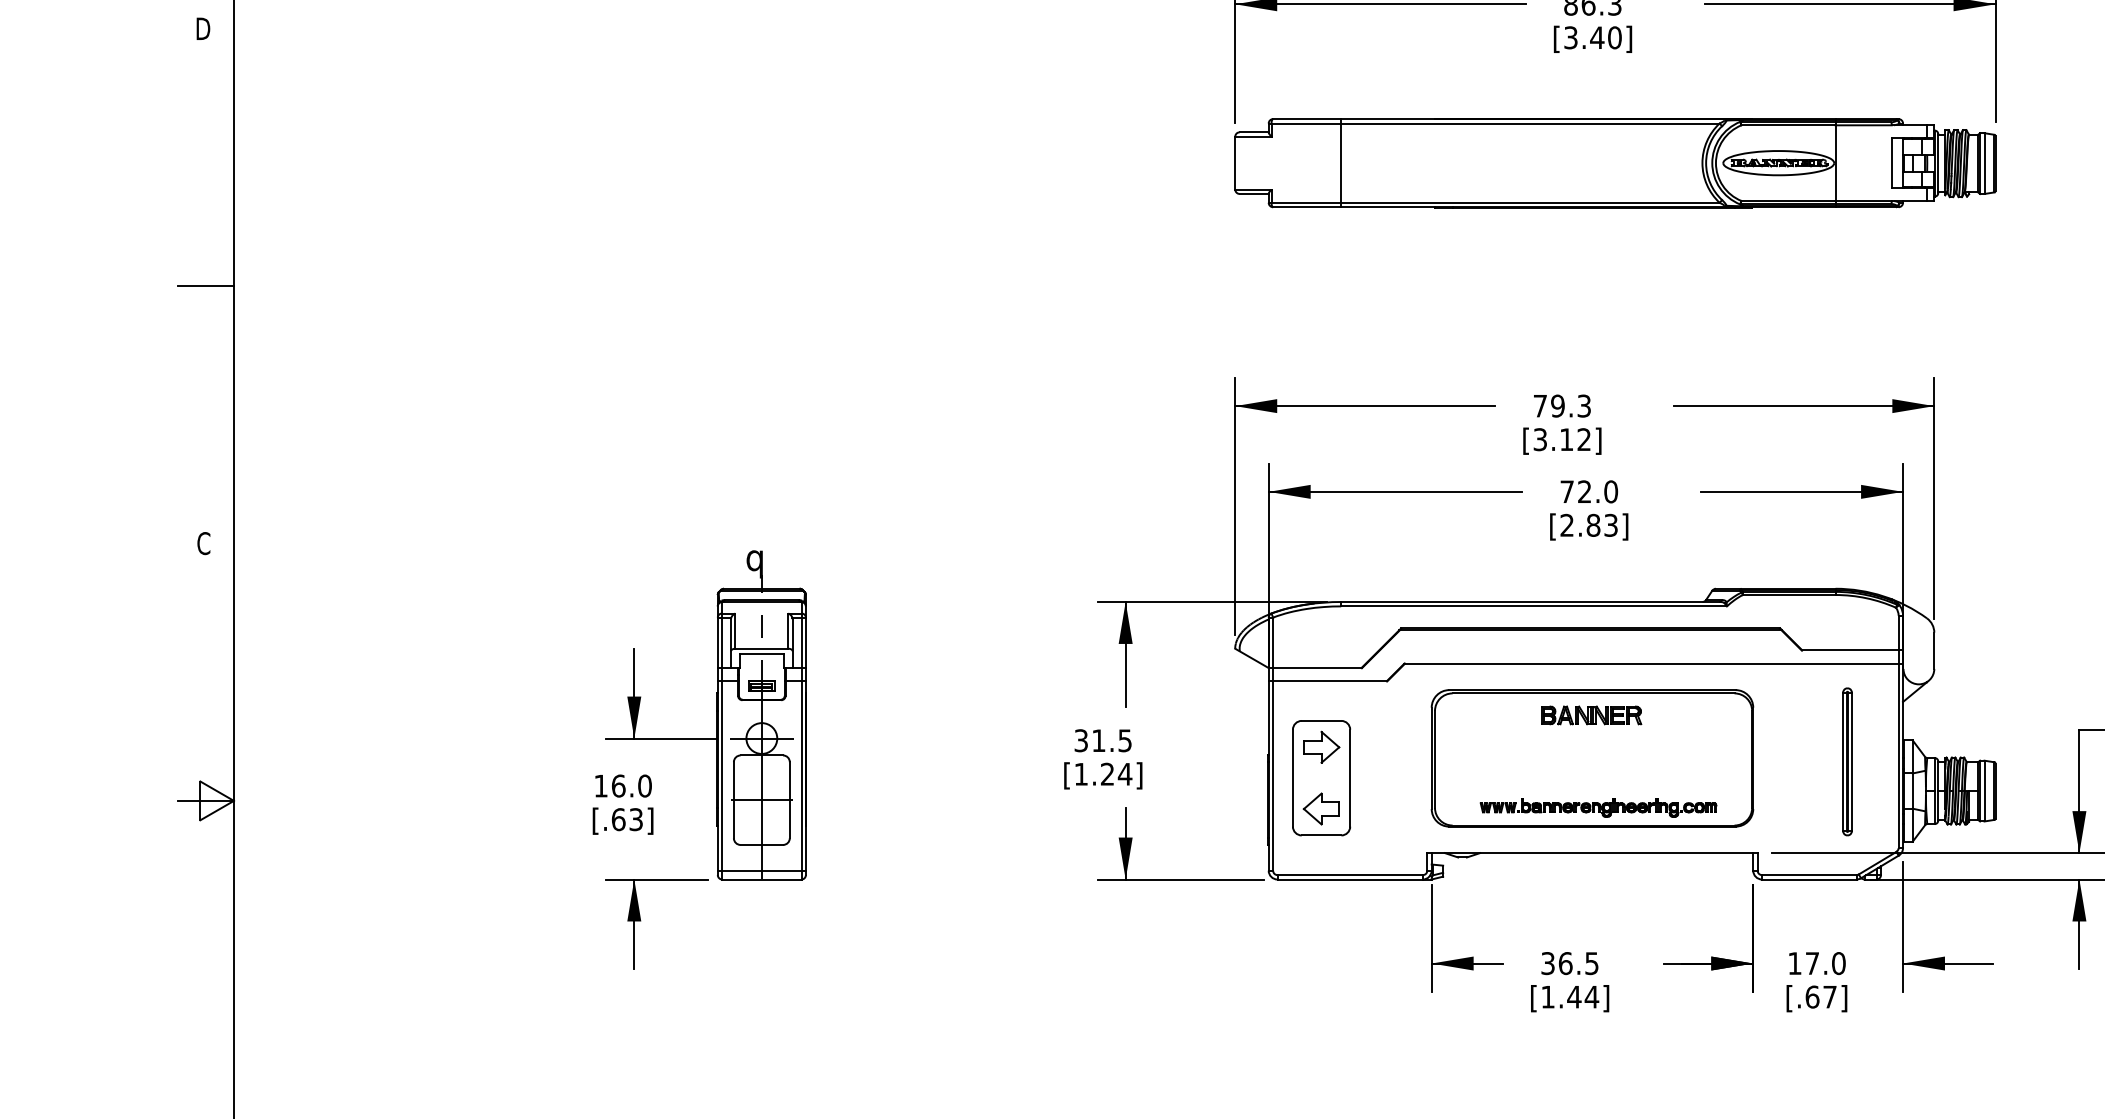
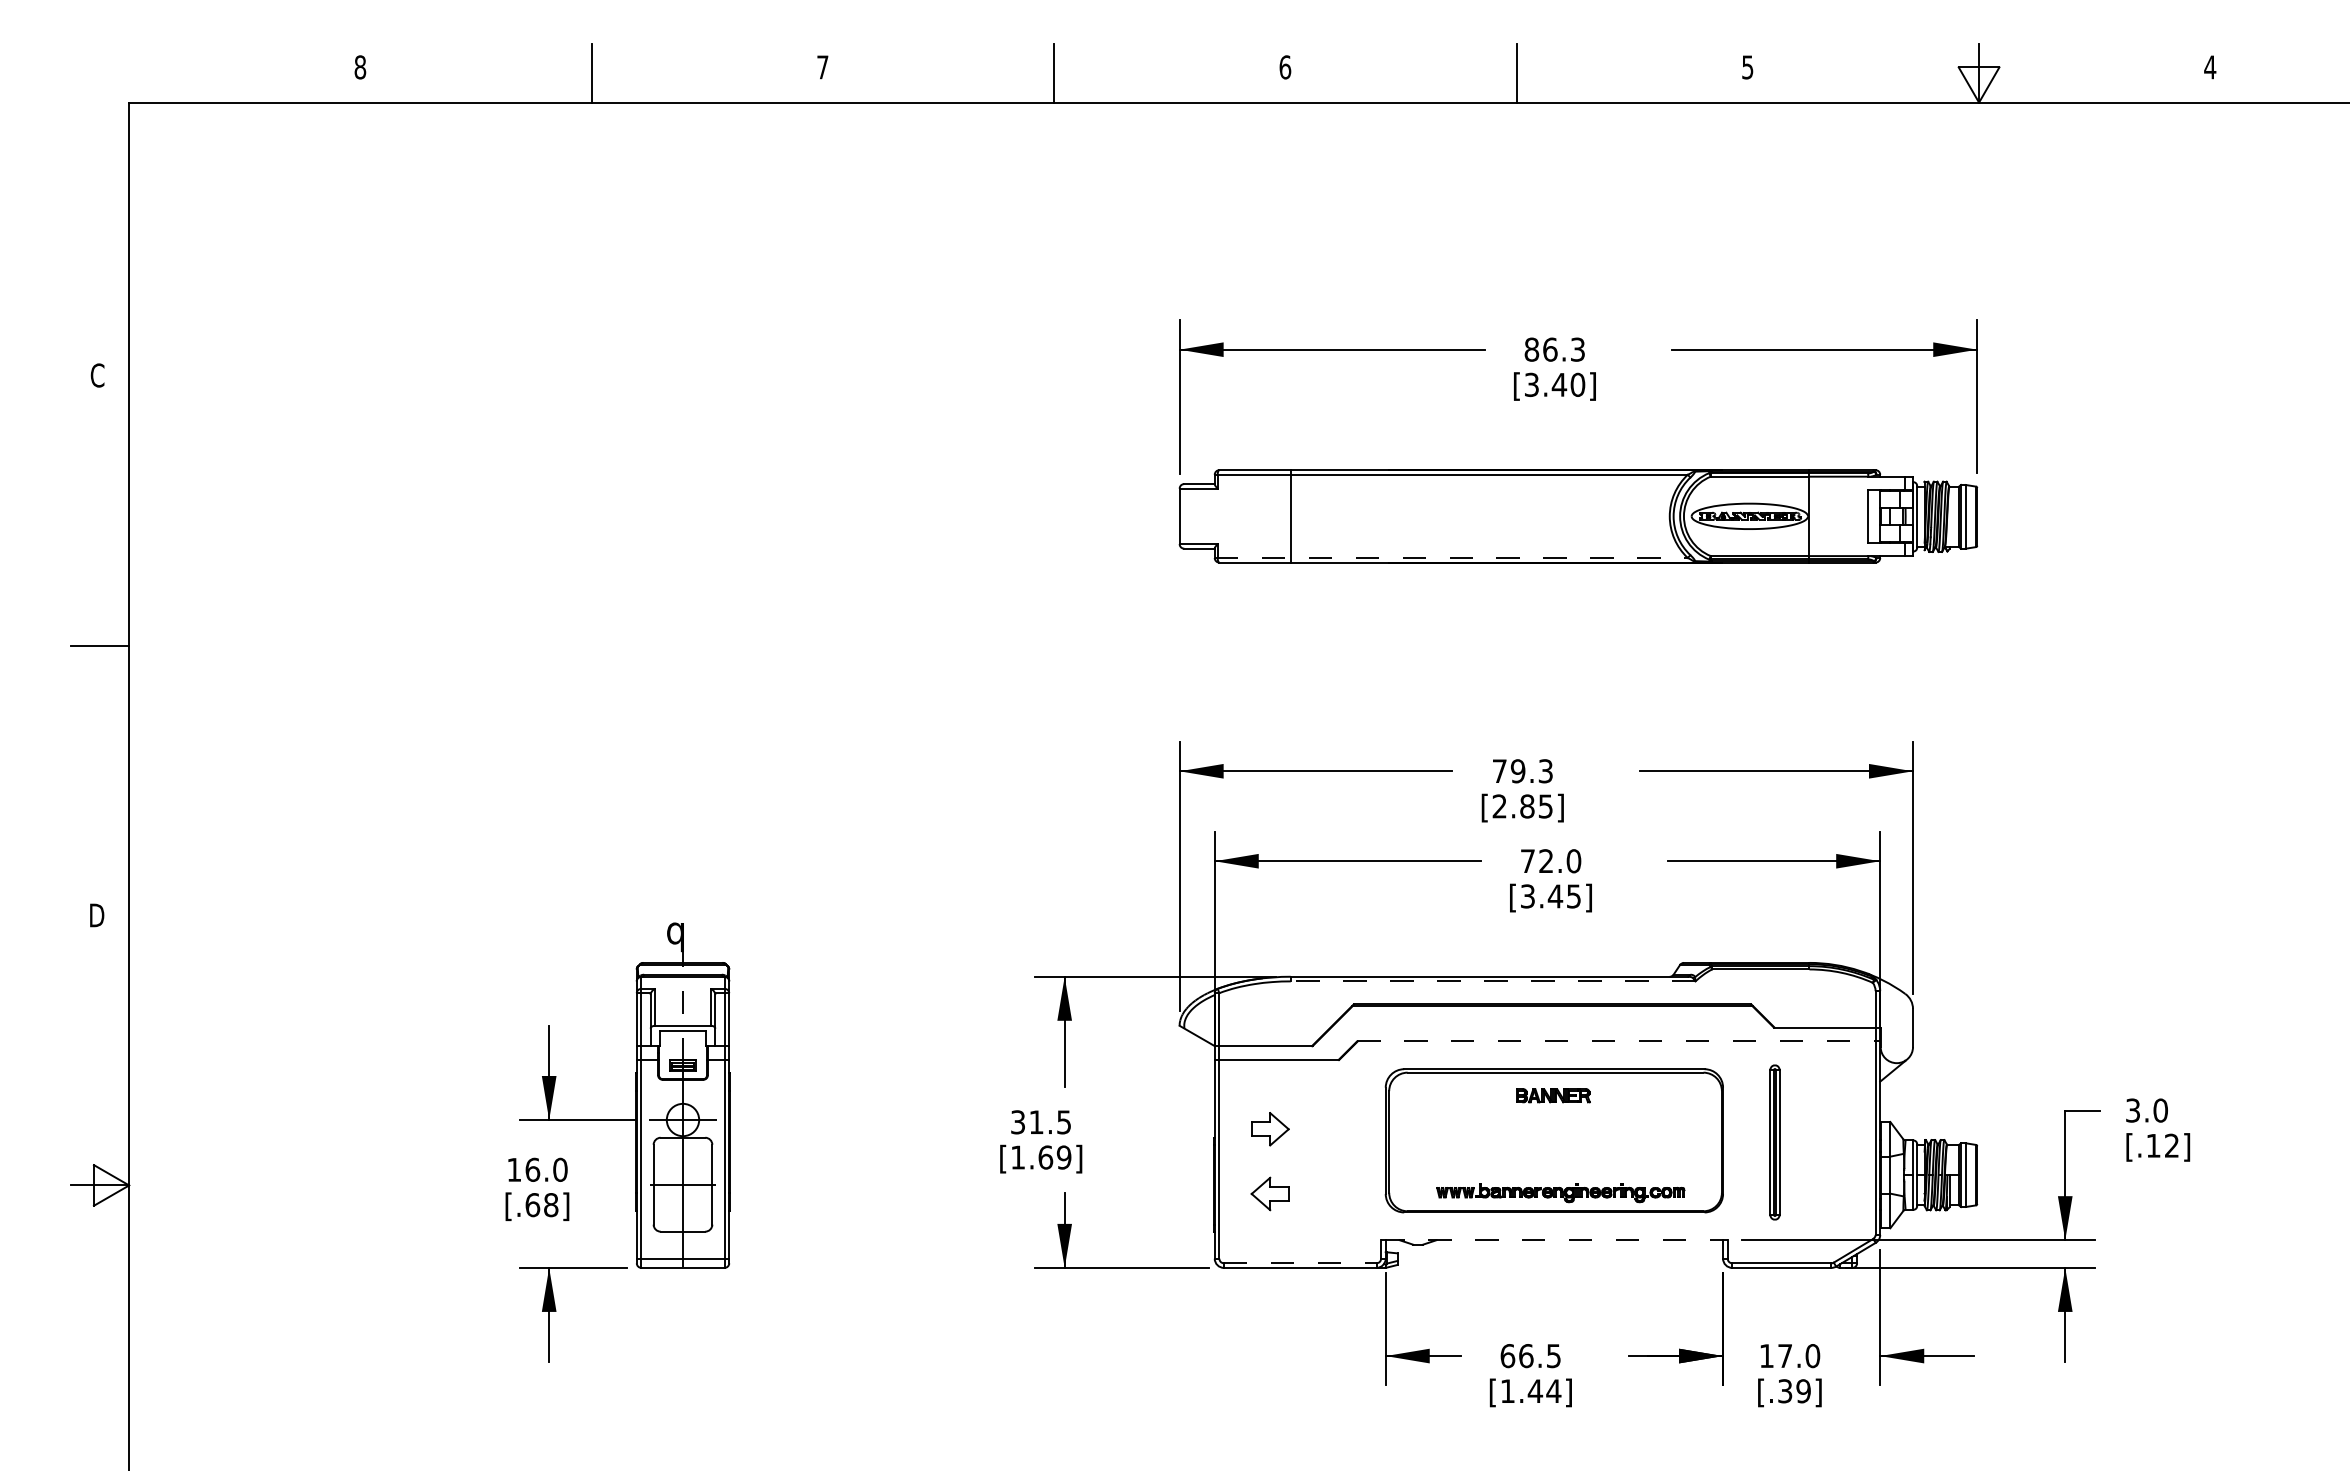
text: (203, 28) -> (97, 375), D -> C
line: (1494, 202) -> (1451, 557), solid -> dashed
text: (1562, 439) -> (1522, 806), [3.12] -> [2.85]
text: (1588, 525) -> (1550, 896), [2.83] -> [3.45]
text: (203, 543) -> (97, 915), C -> D
line: (1533, 606) -> (1492, 981), solid -> dashed
line: (1653, 663) -> (1618, 1041), solid -> dashed
part: (1591, 715) -> (1553, 1095), size x0.7
part: (1847, 761) -> (1774, 1142), moved
text: (1115, 774) -> (1054, 1157), [1.24] -> [1.69]
part: (1321, 778) -> (1270, 1161), removed
text: (636, 820) -> (551, 1205), [.63] -> [.68]
line: (1592, 853) -> (1554, 1240), solid -> dashed
line: (1350, 875) -> (1300, 1263), solid -> dashed
text: (1547, 963) -> (1507, 1356), 36.5 -> 66.5
text: (1821, 997) -> (1794, 1391), [.67] -> [.39]

